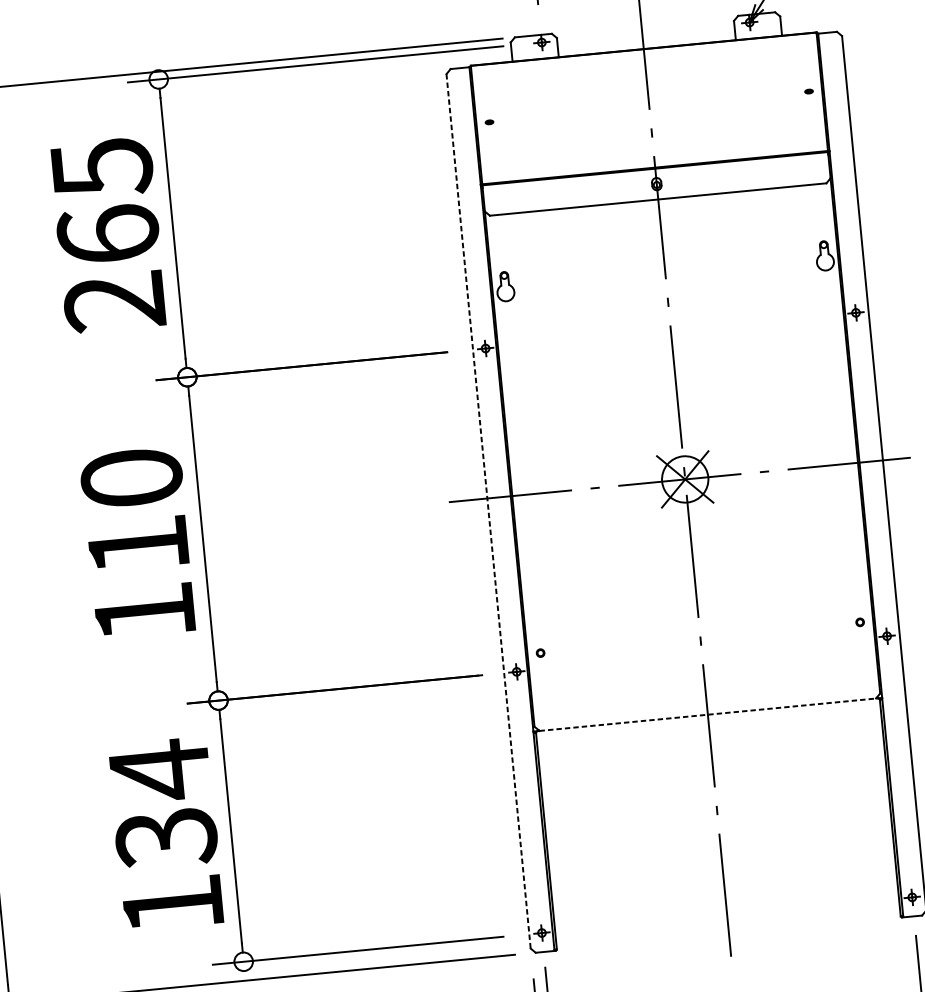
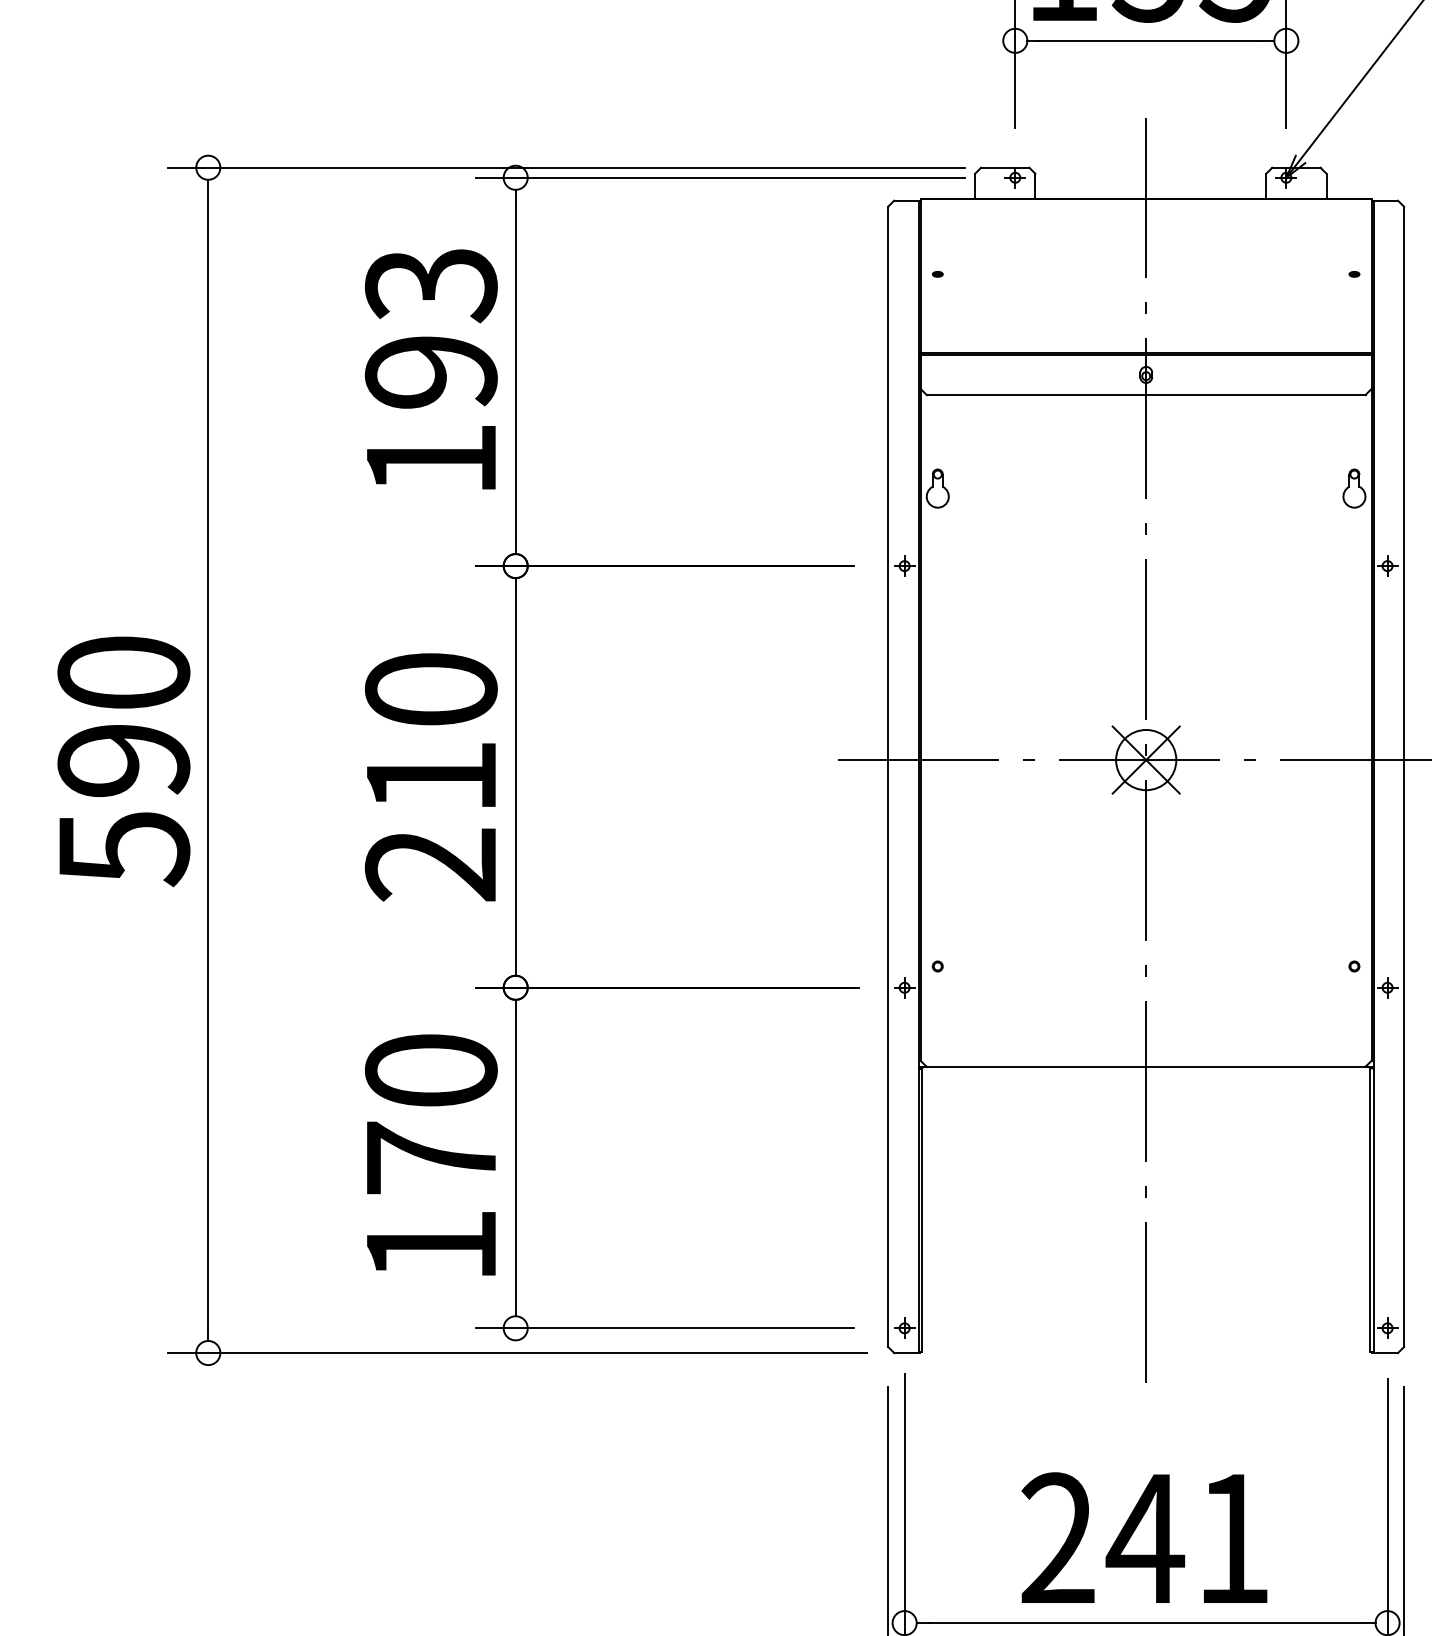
text: (107, 235) -> (430, 372), 265 -> 193
line: (488, 511) -> (888, 777), dashed -> solid
text: (143, 612) -> (429, 864), 110 -> 210
line: (708, 714) -> (1146, 1066), dashed -> solid
text: (162, 803) -> (430, 1113), 134 -> 170

